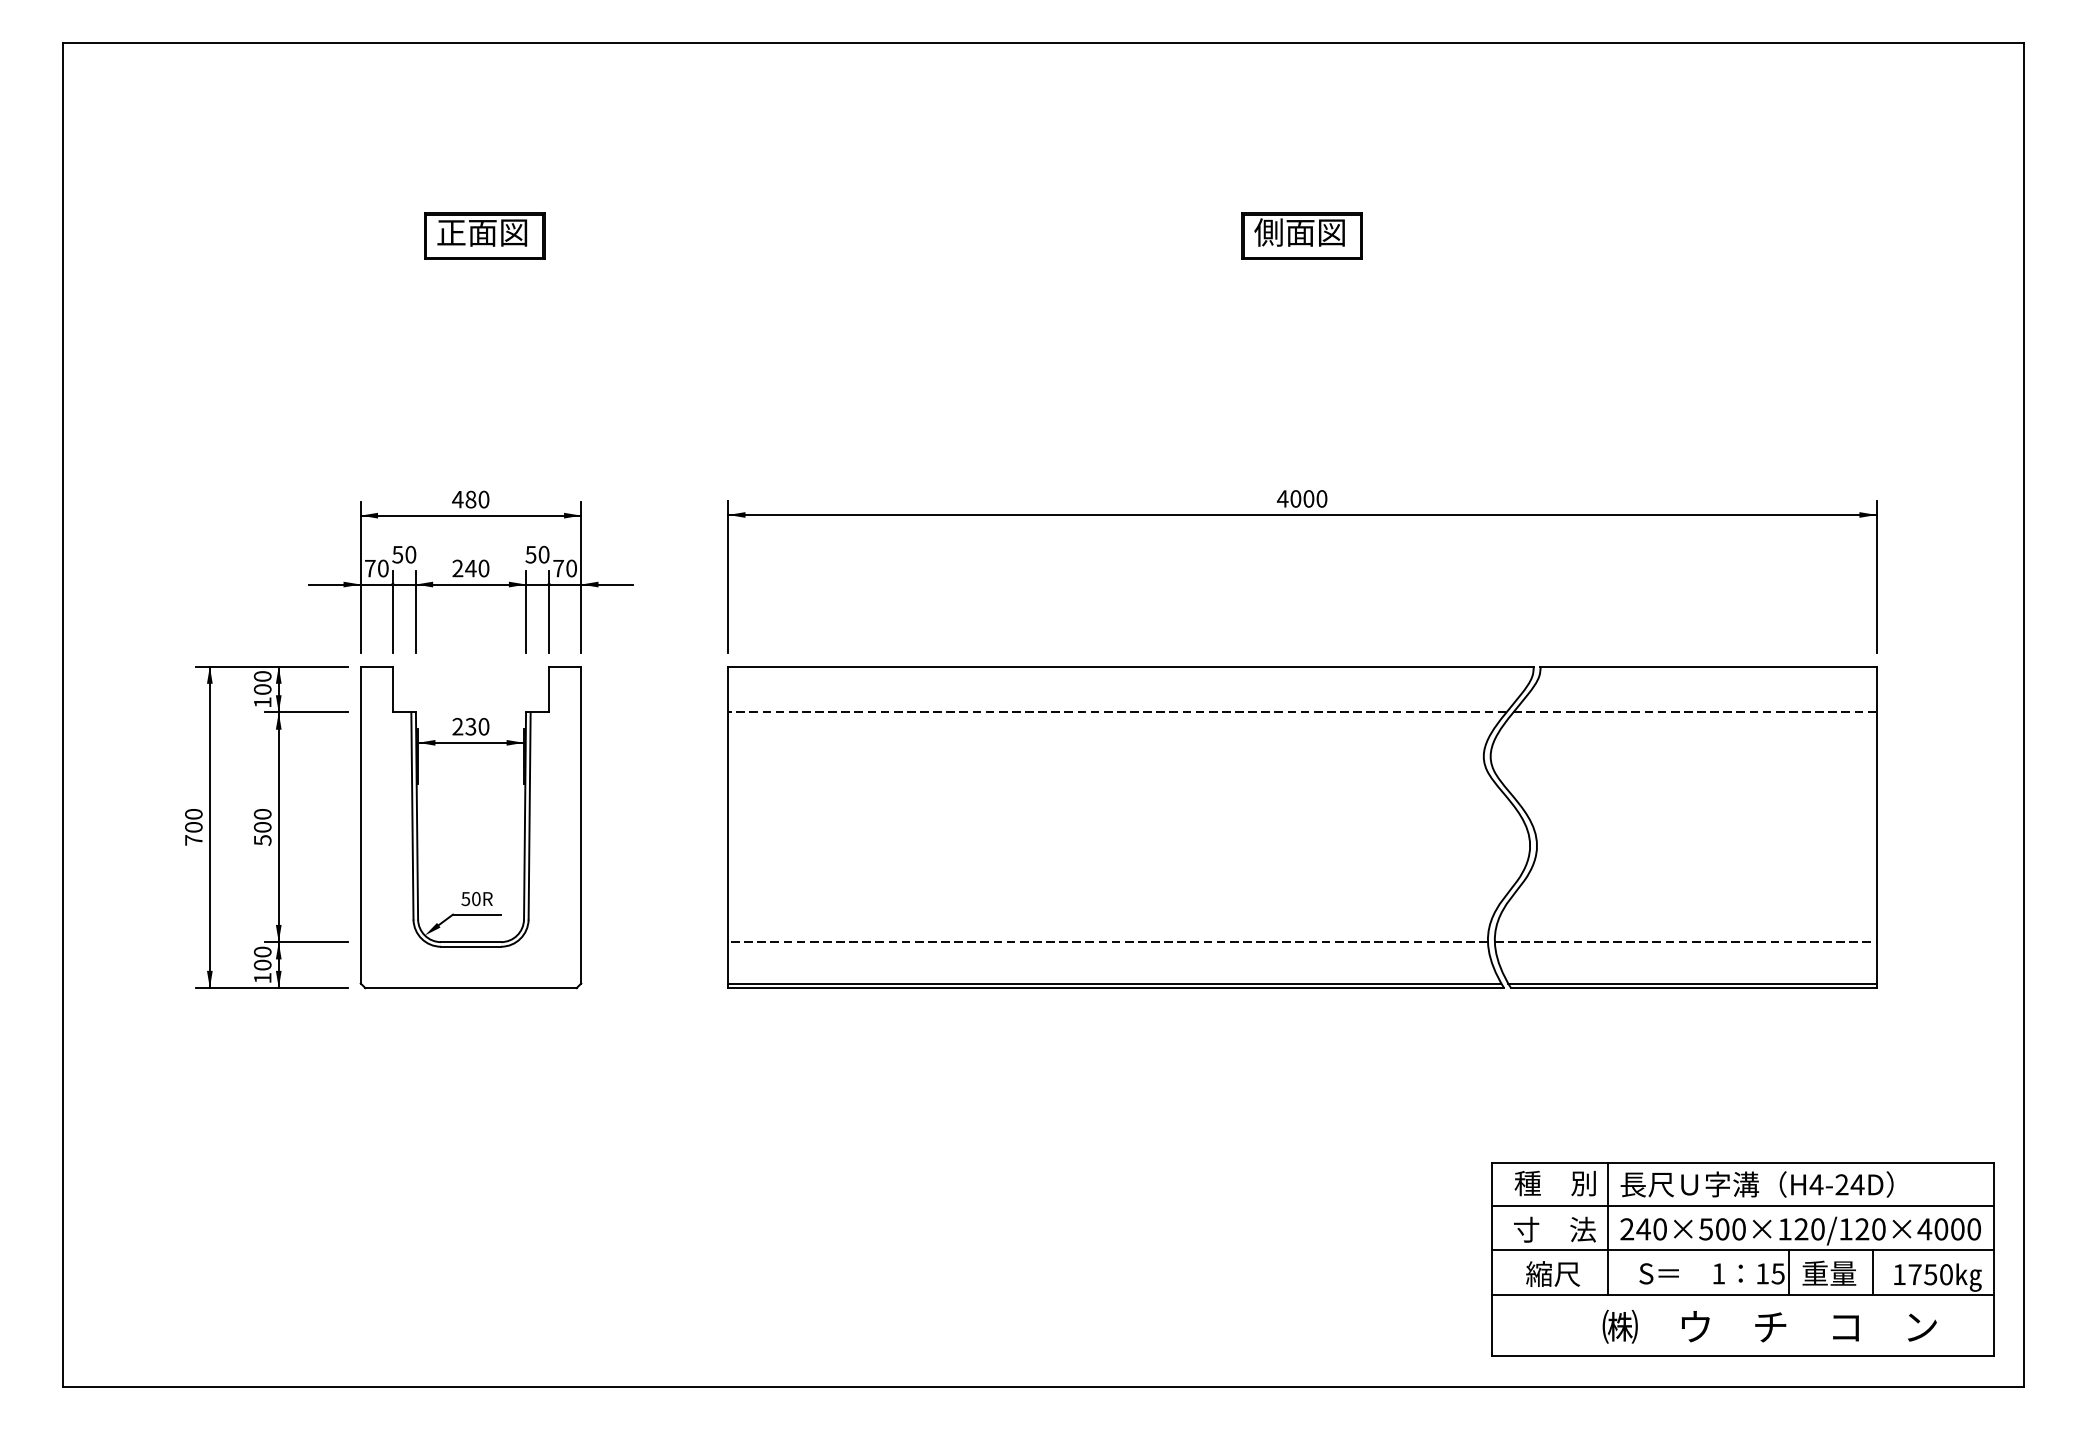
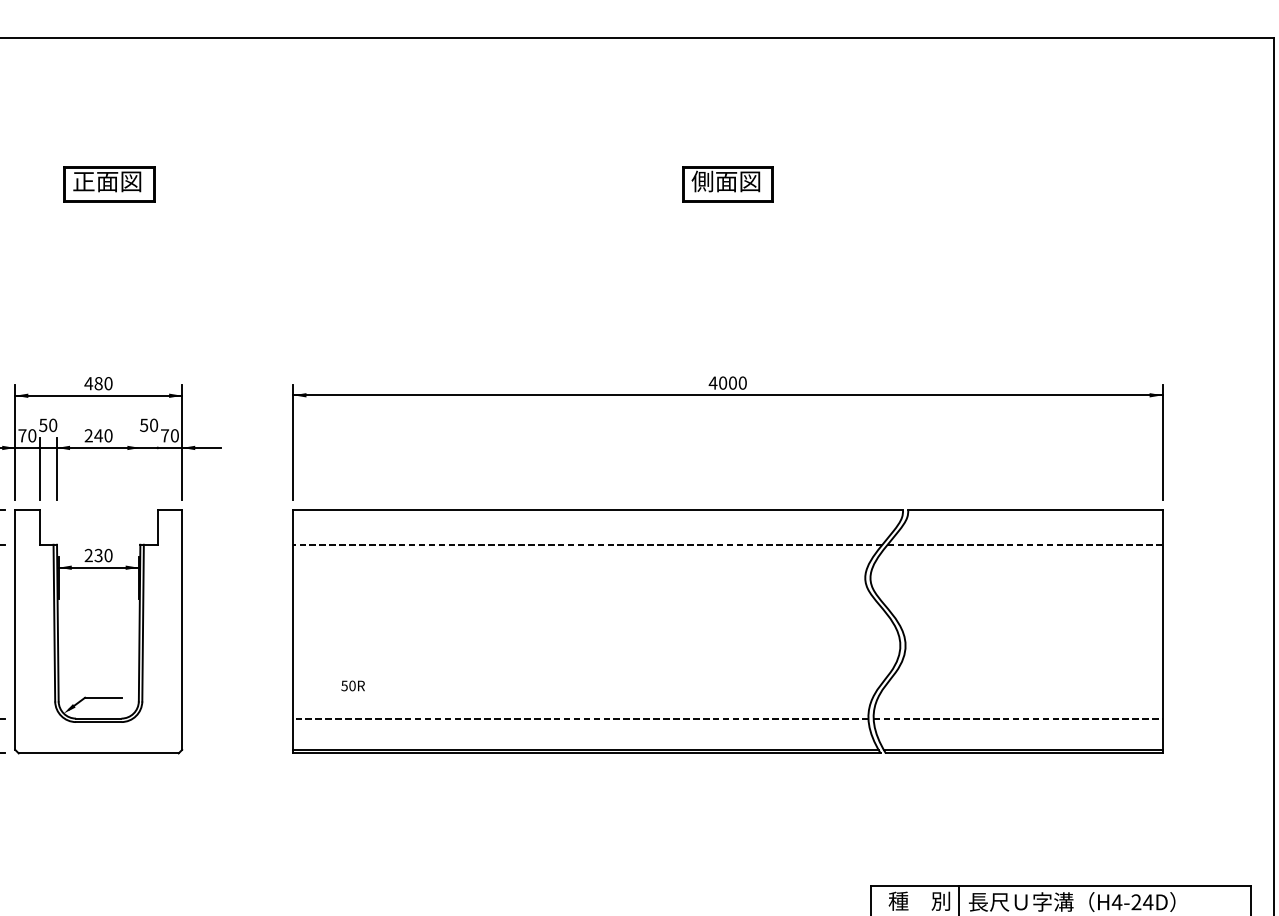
line: (526, 611) -> (140, 468), removed
line: (549, 611) -> (158, 468), removed
text: (476, 899) -> (352, 686), moved

